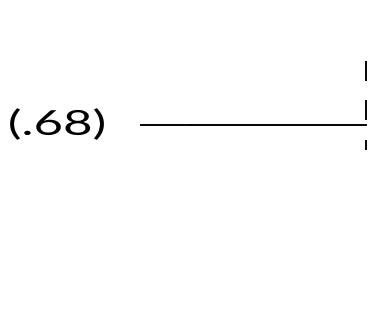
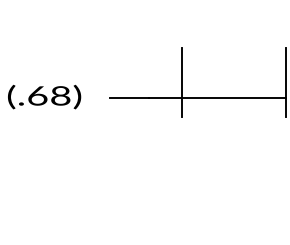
line: (232, 105) -> (181, 82), added
line: (365, 105) -> (285, 82), dashed -> solid

